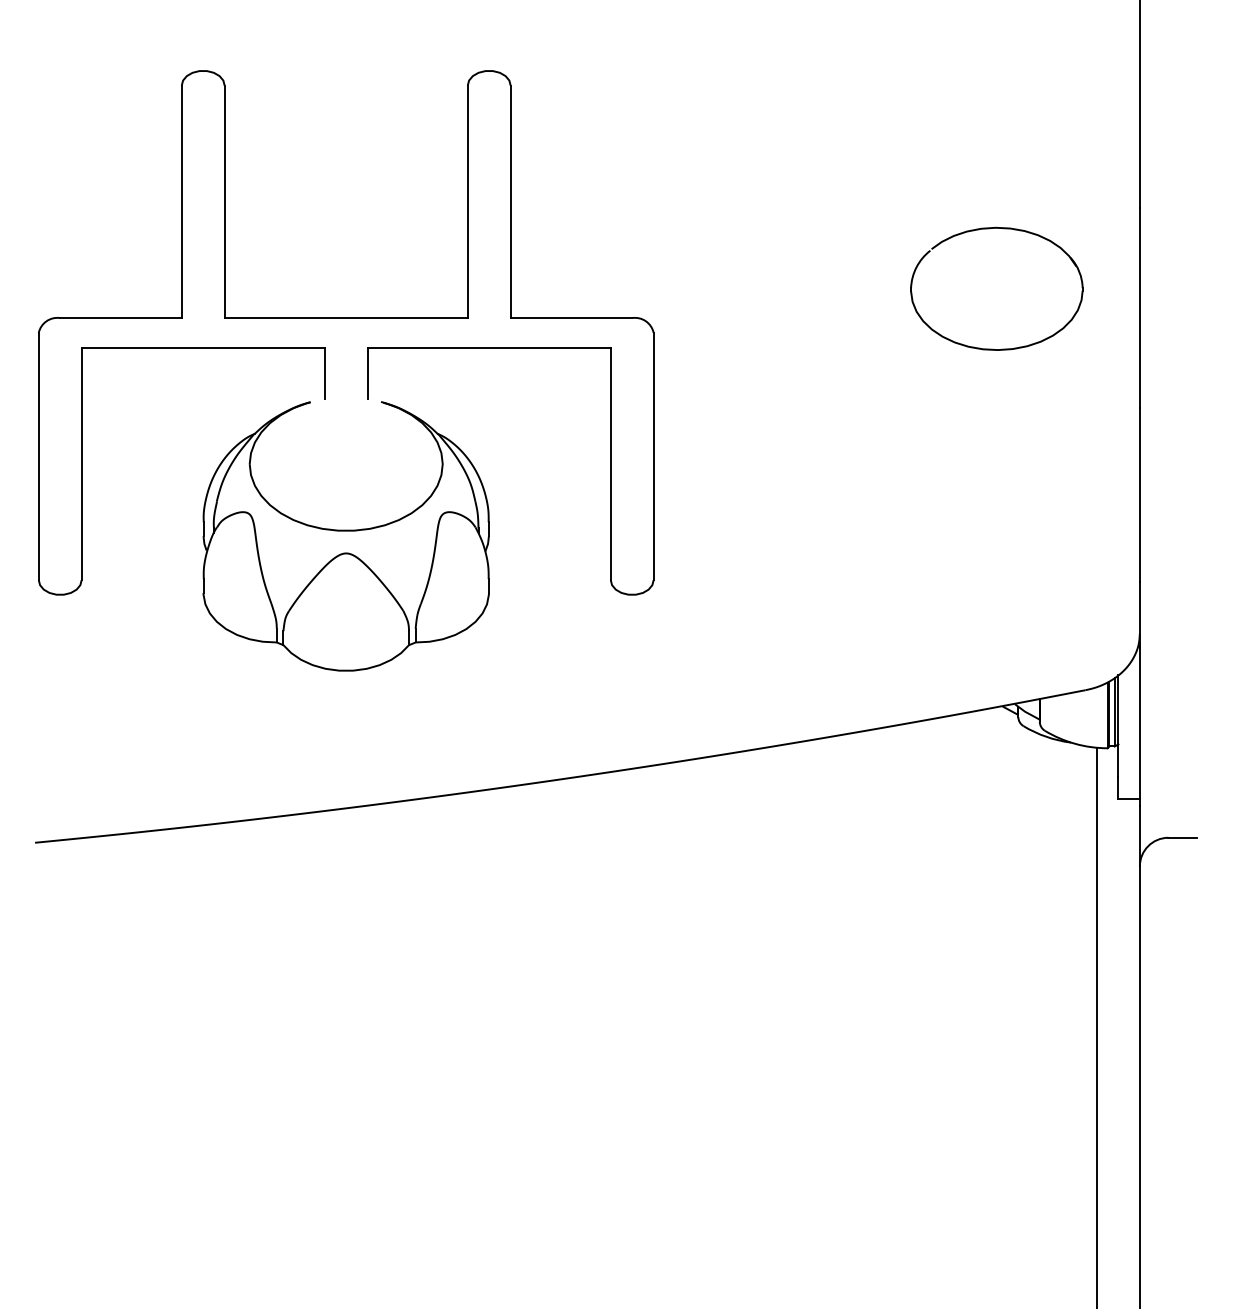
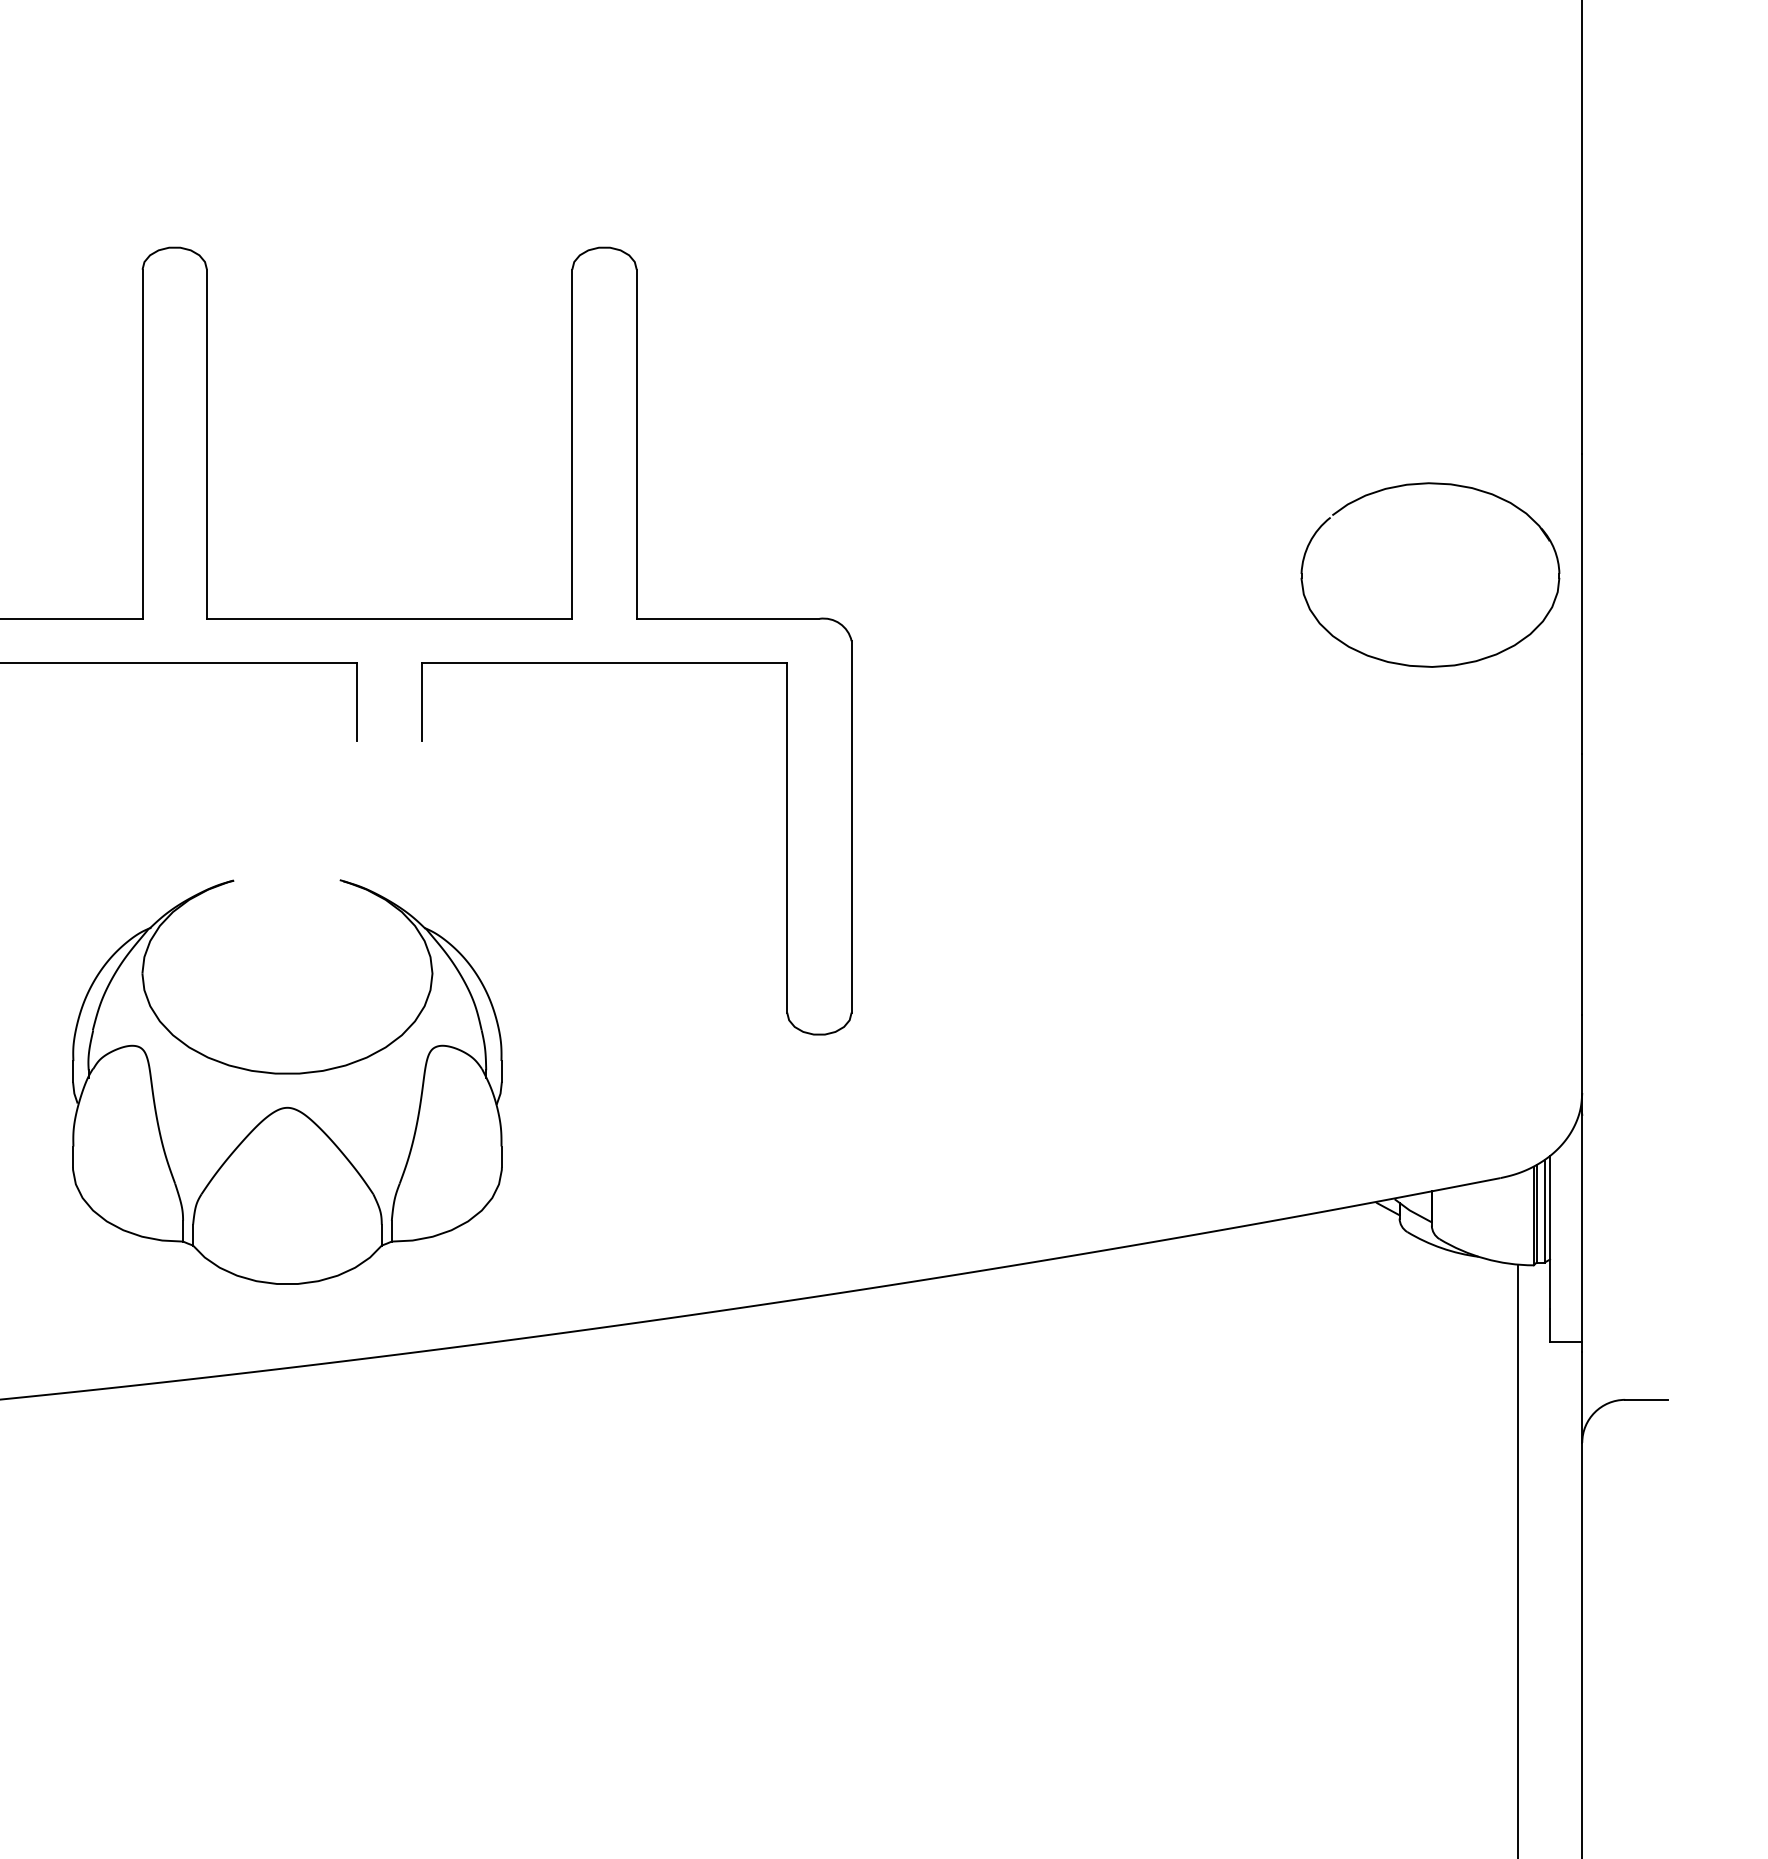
part: (996, 288) -> (1429, 574), moved
part: (345, 536) -> (286, 1082), moved

